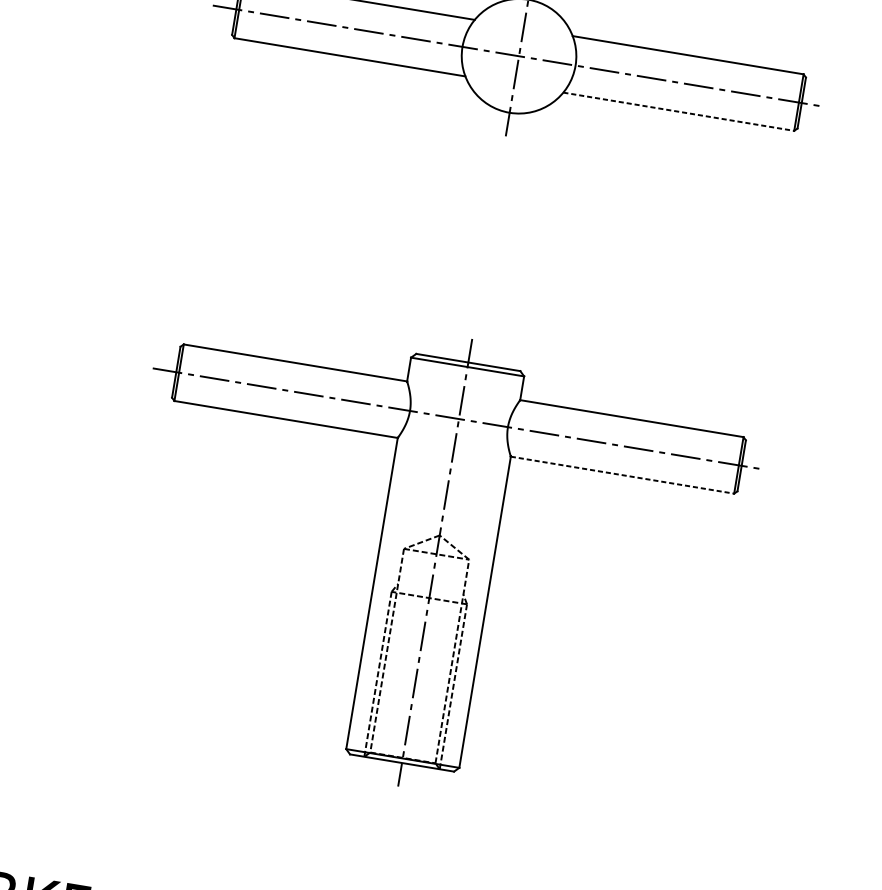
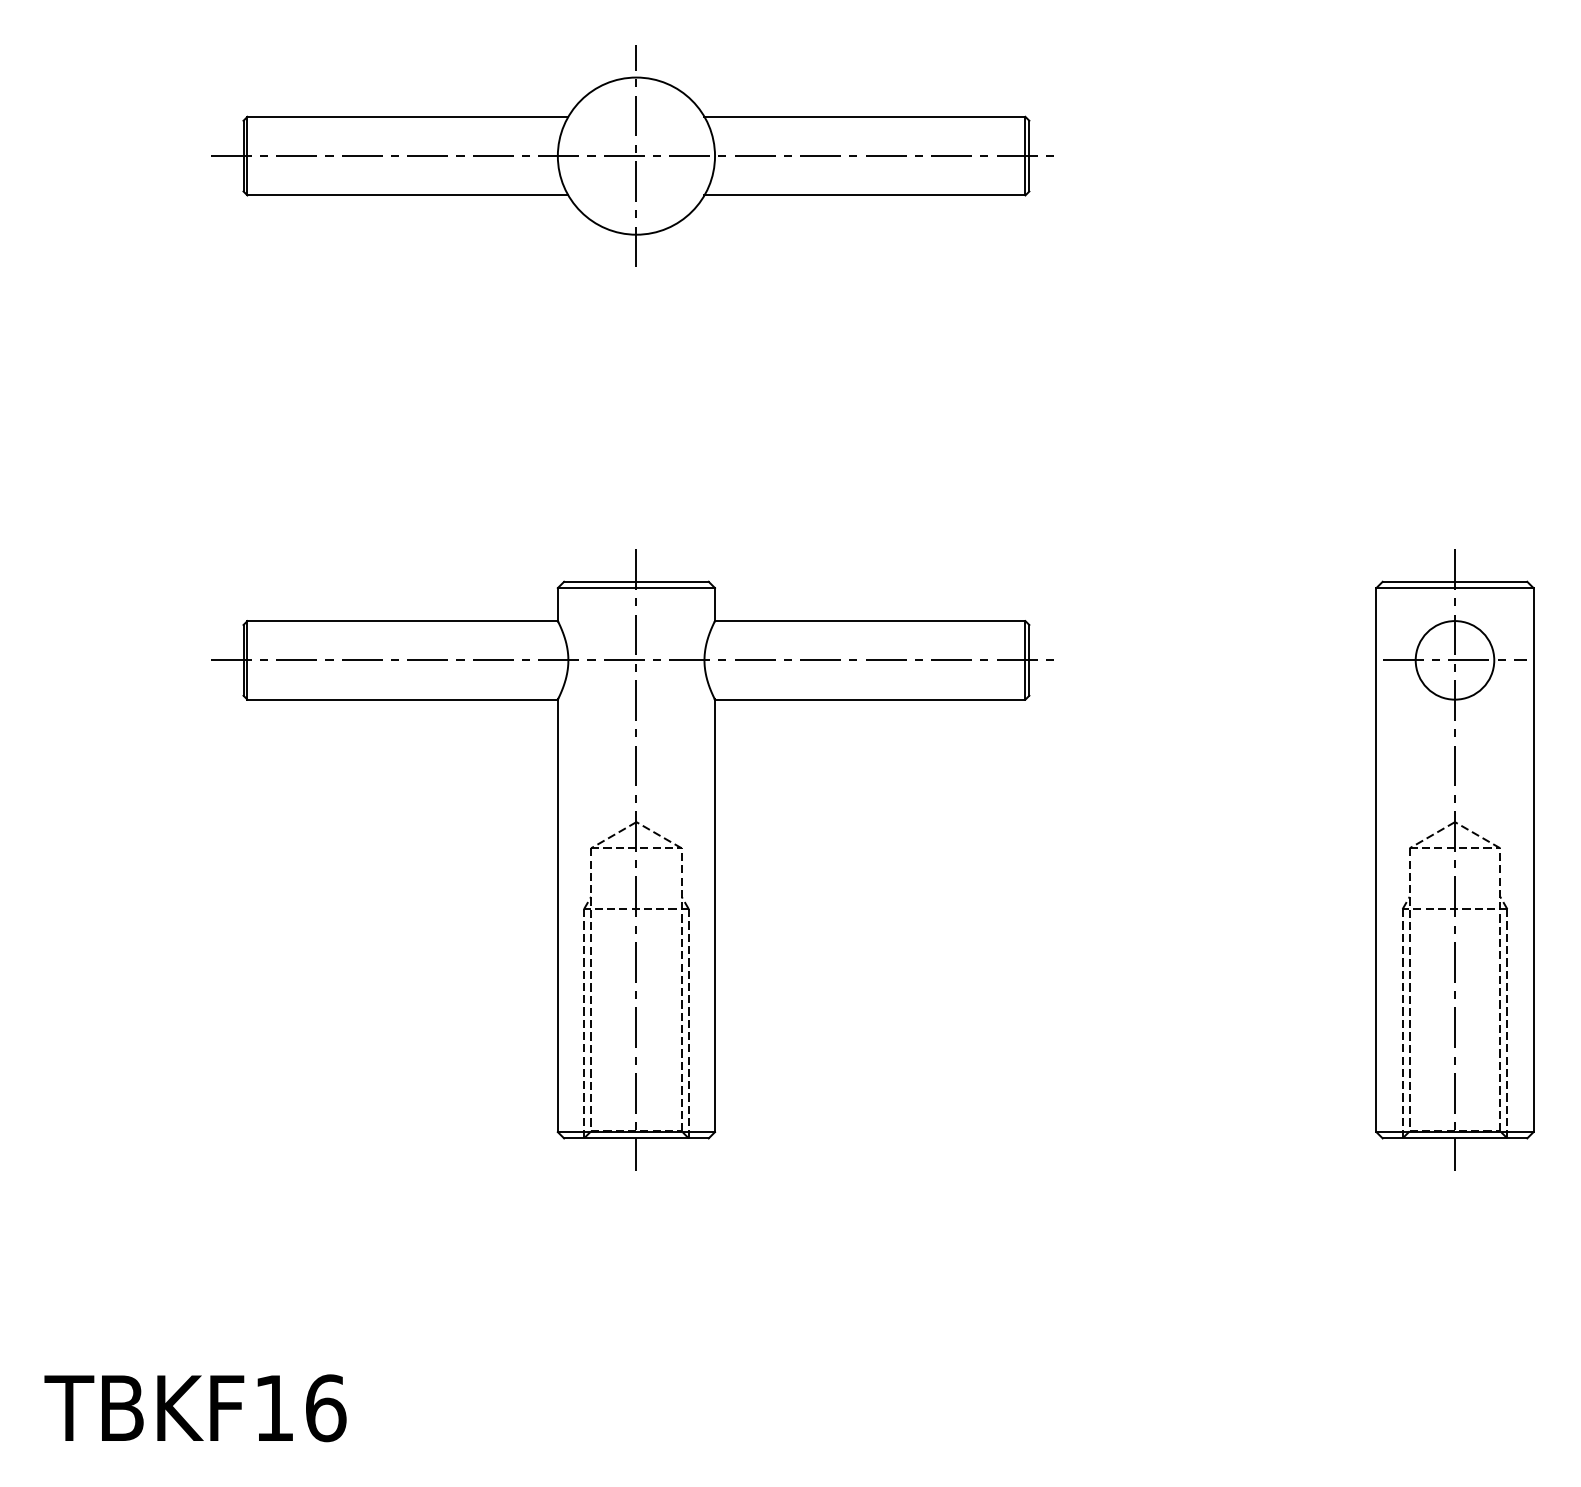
line: (679, 111) -> (865, 195), dashed -> solid
line: (622, 475) -> (870, 699), dashed -> solid

